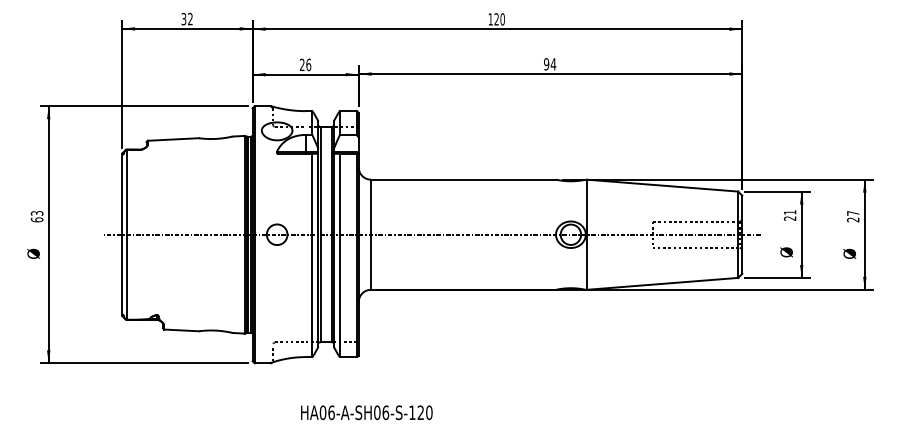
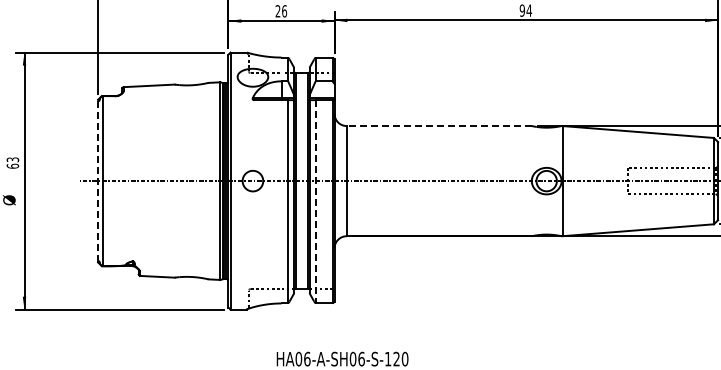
line: (463, 179) -> (439, 125), solid -> dashed
line: (122, 234) -> (98, 180), solid -> dashed
line: (339, 255) -> (315, 201), solid -> dashed

